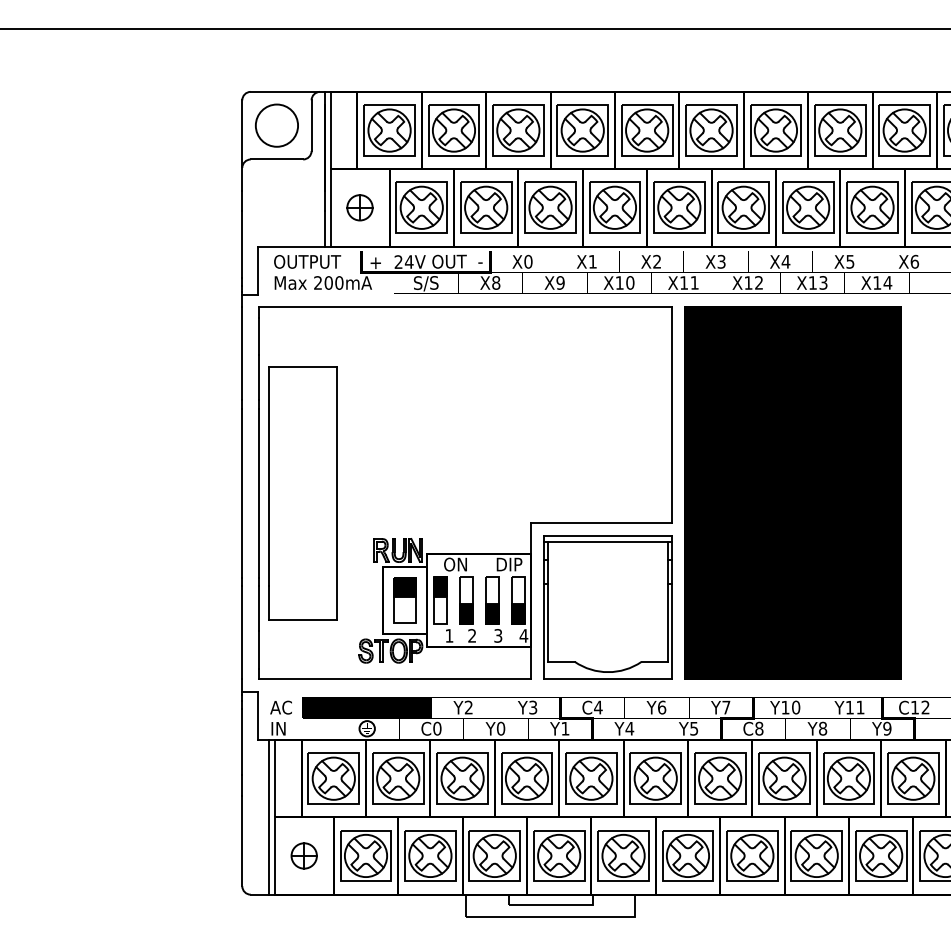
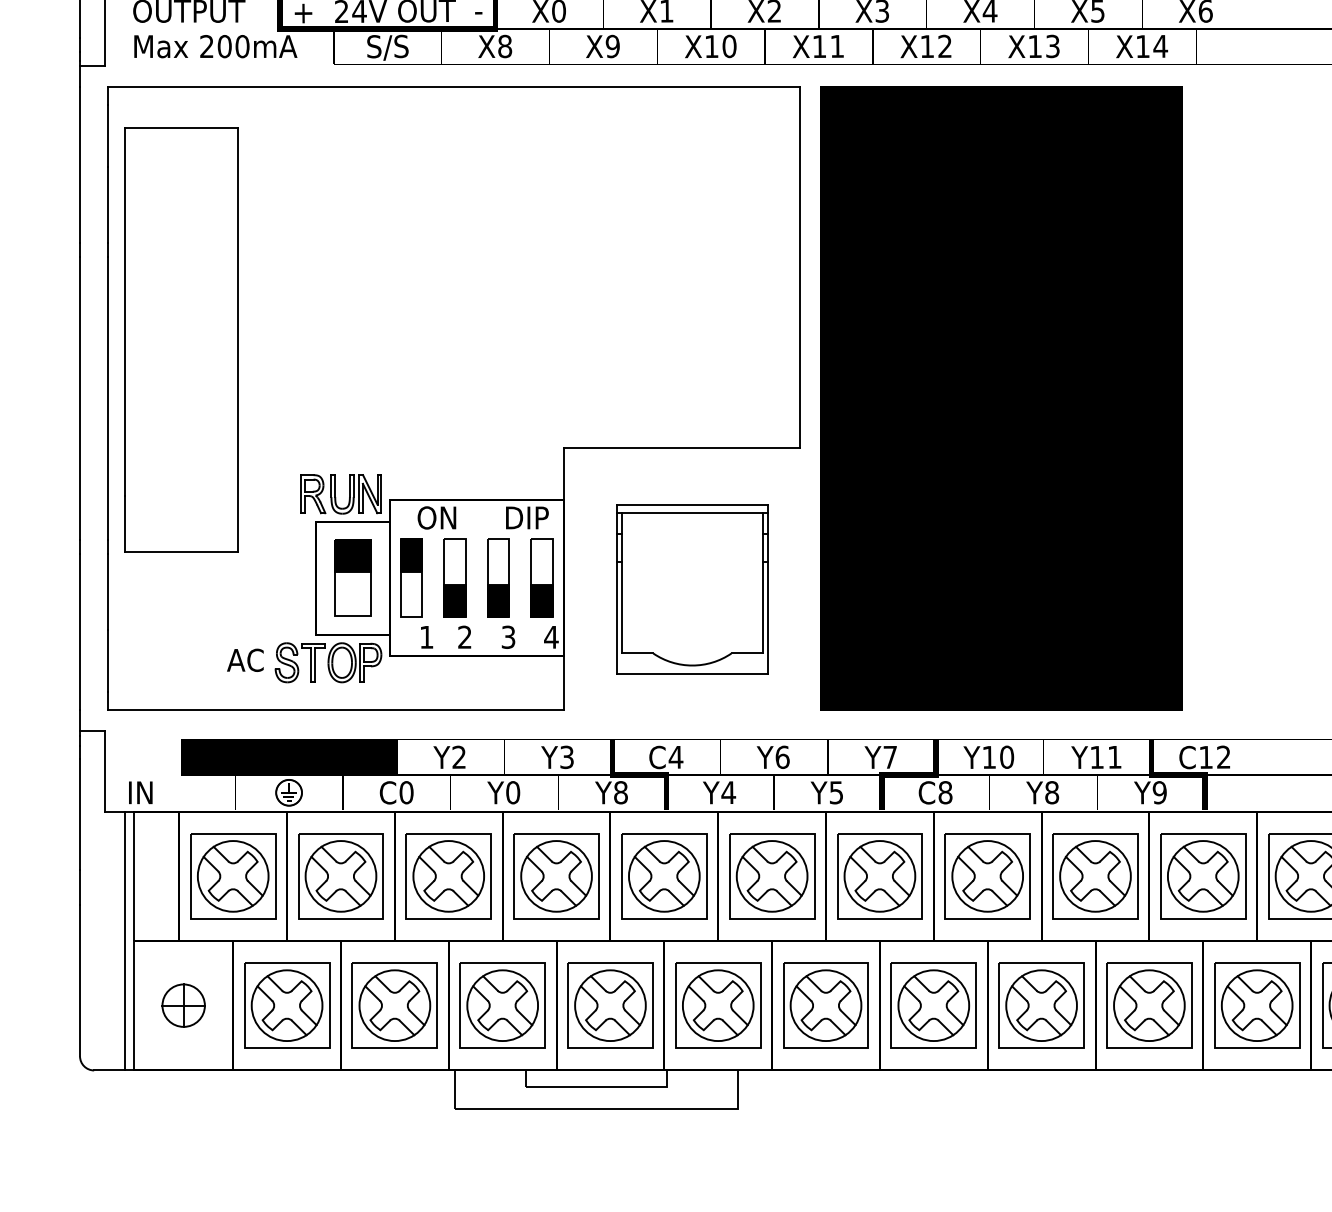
part: (302, 493) -> (180, 340), moved
part: (607, 607) -> (691, 589), size x0.7
text: (280, 707) -> (244, 660), moved
text: (565, 728) -> (621, 792), Y1 -> Y8

